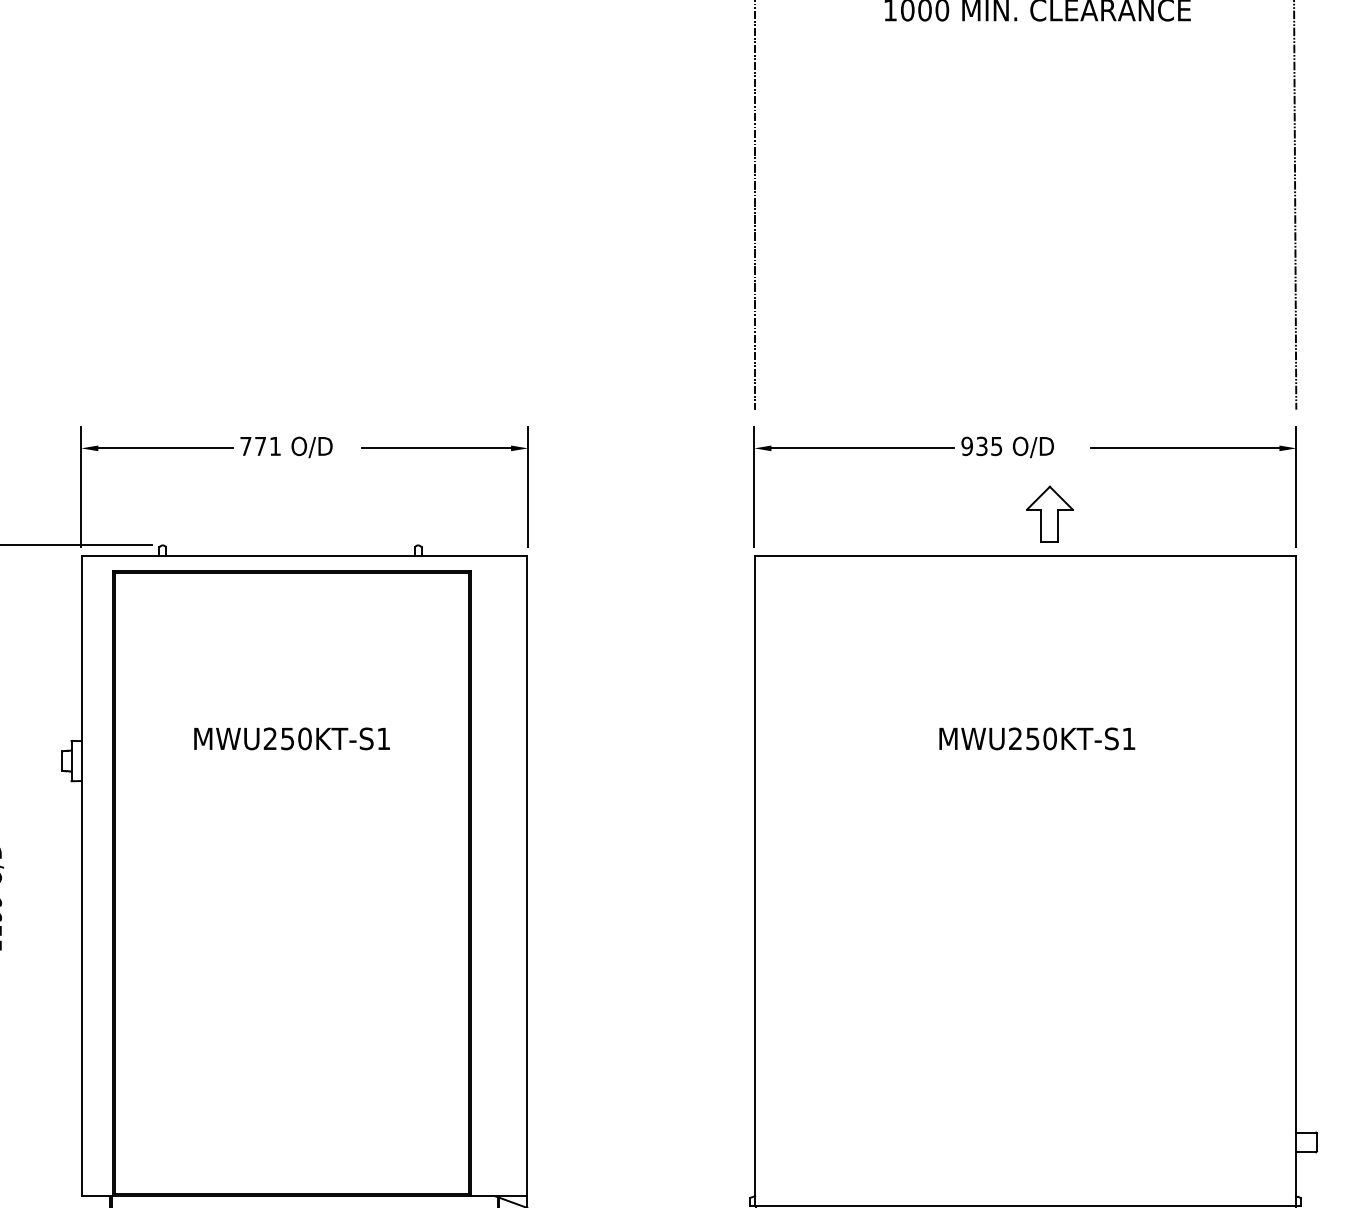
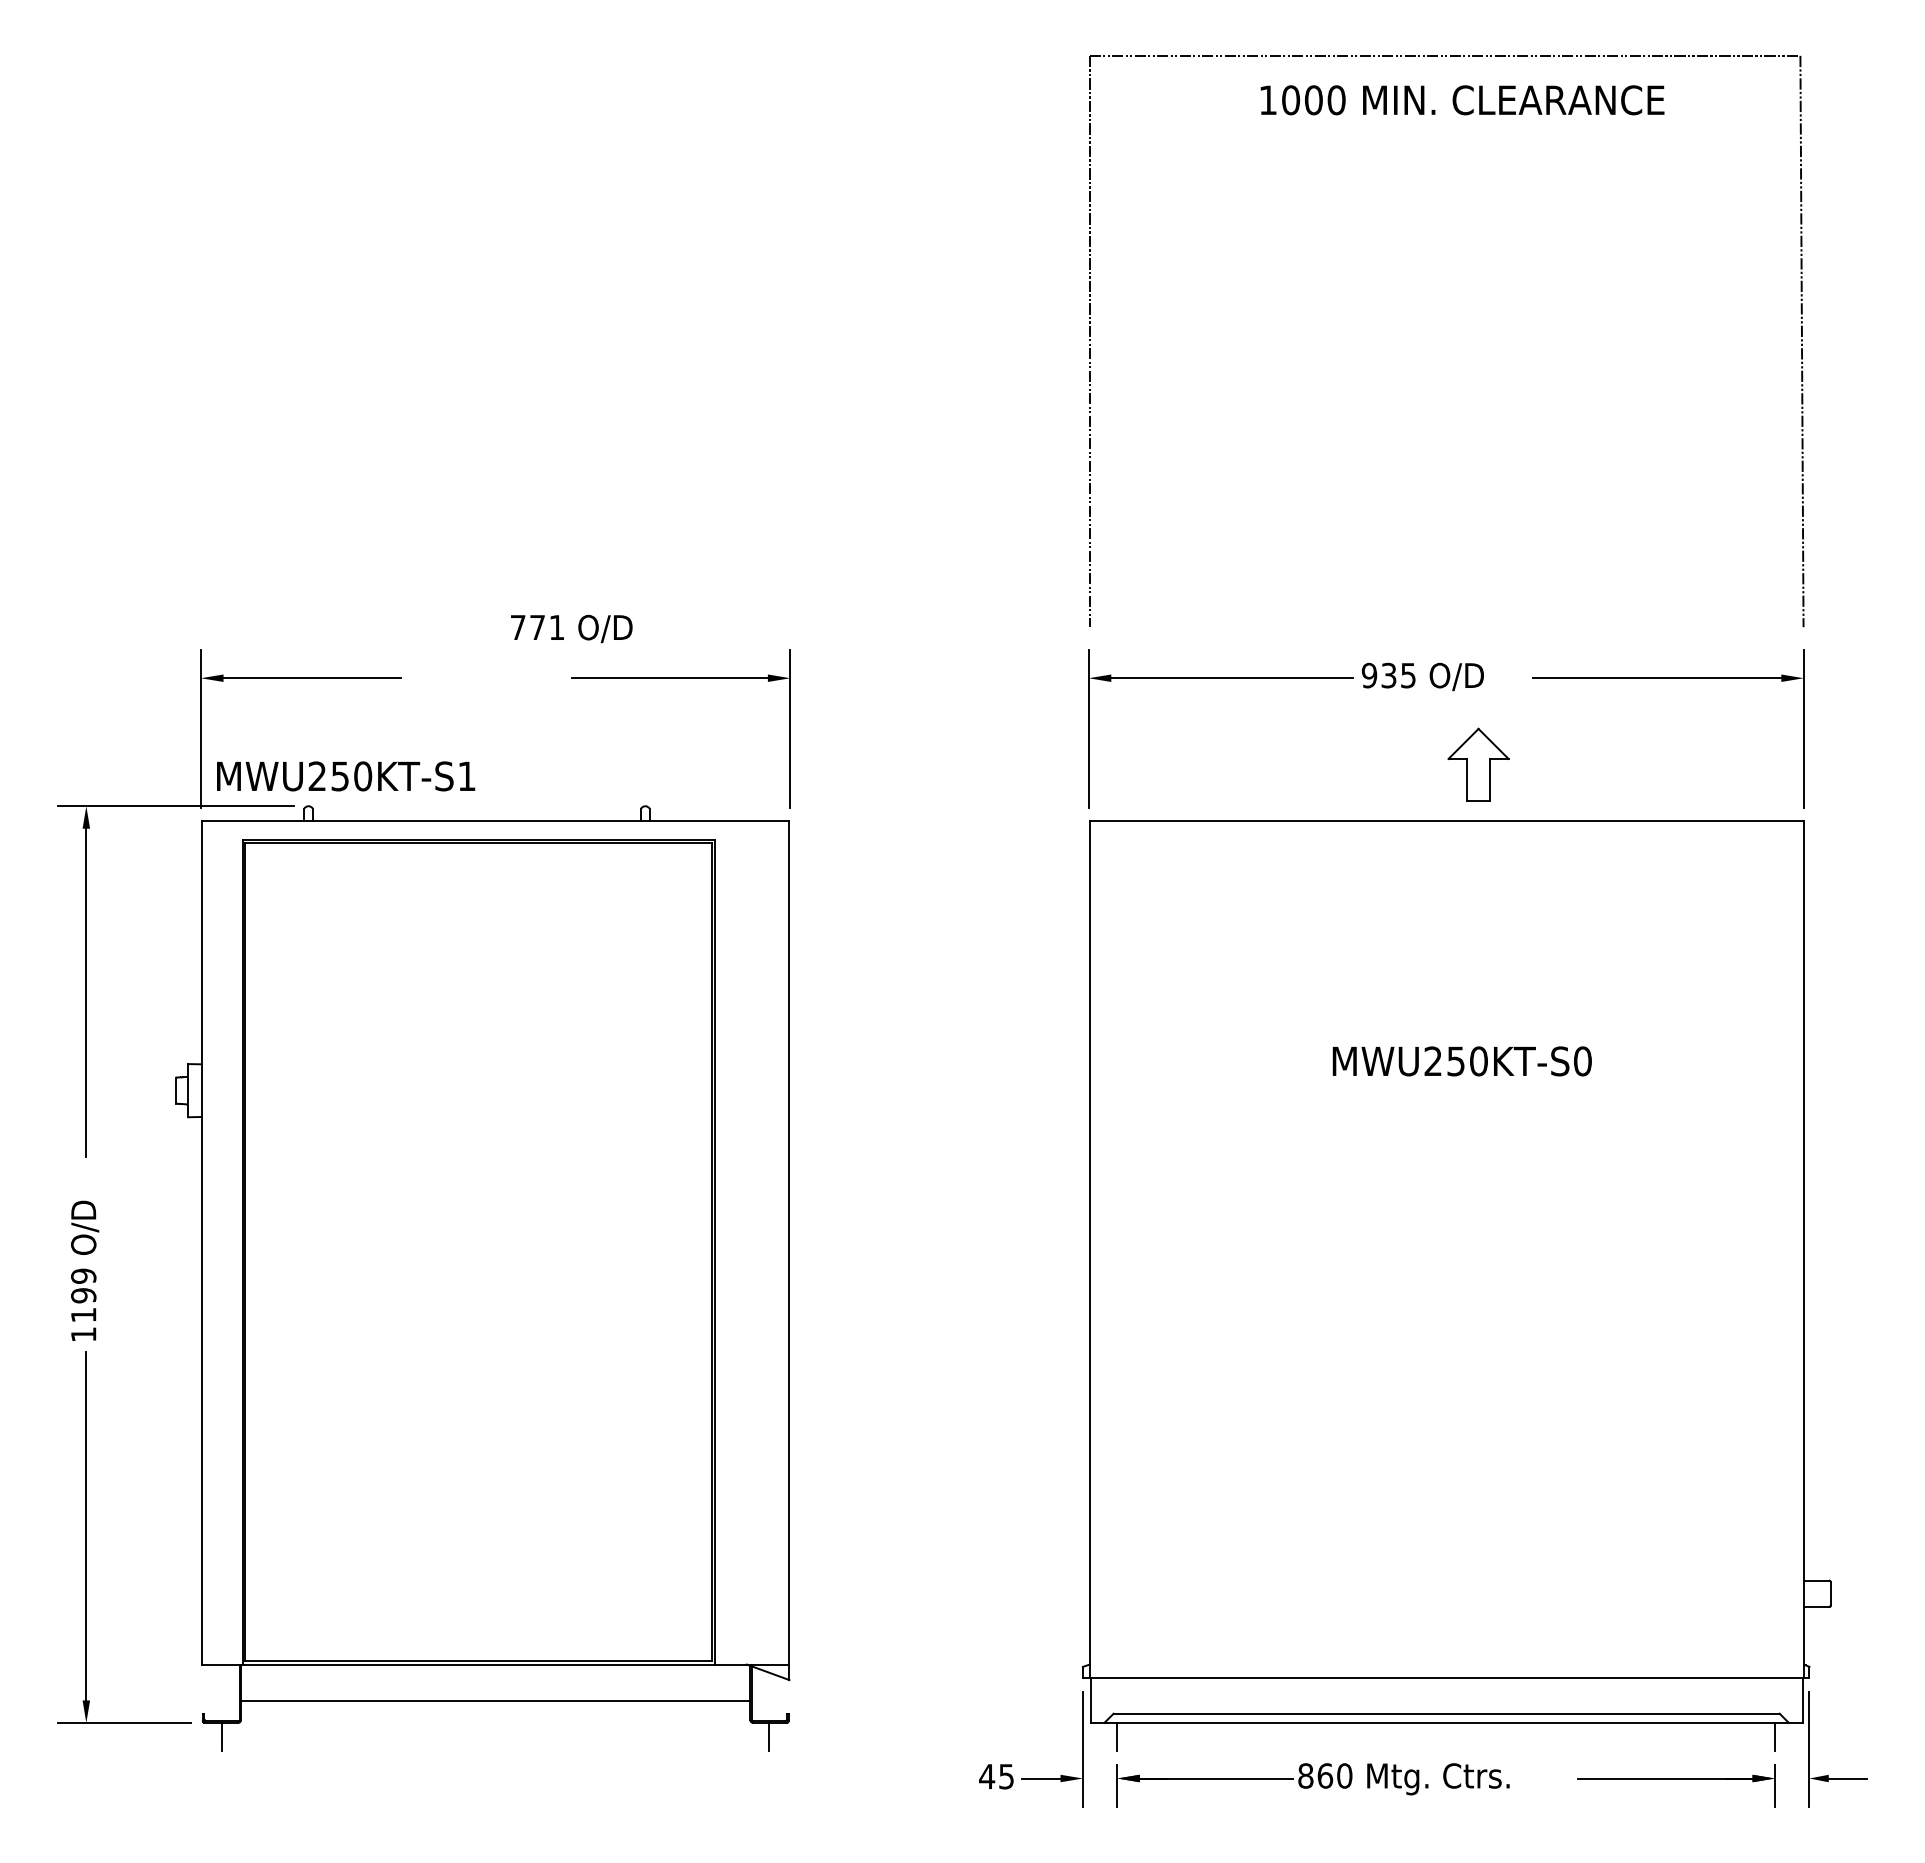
text: (286, 447) -> (571, 628), moved
text: (292, 738) -> (346, 776), moved
text: (1128, 738) -> (1582, 1061), MWU250KT-S1 -> MWU250KT-S0

